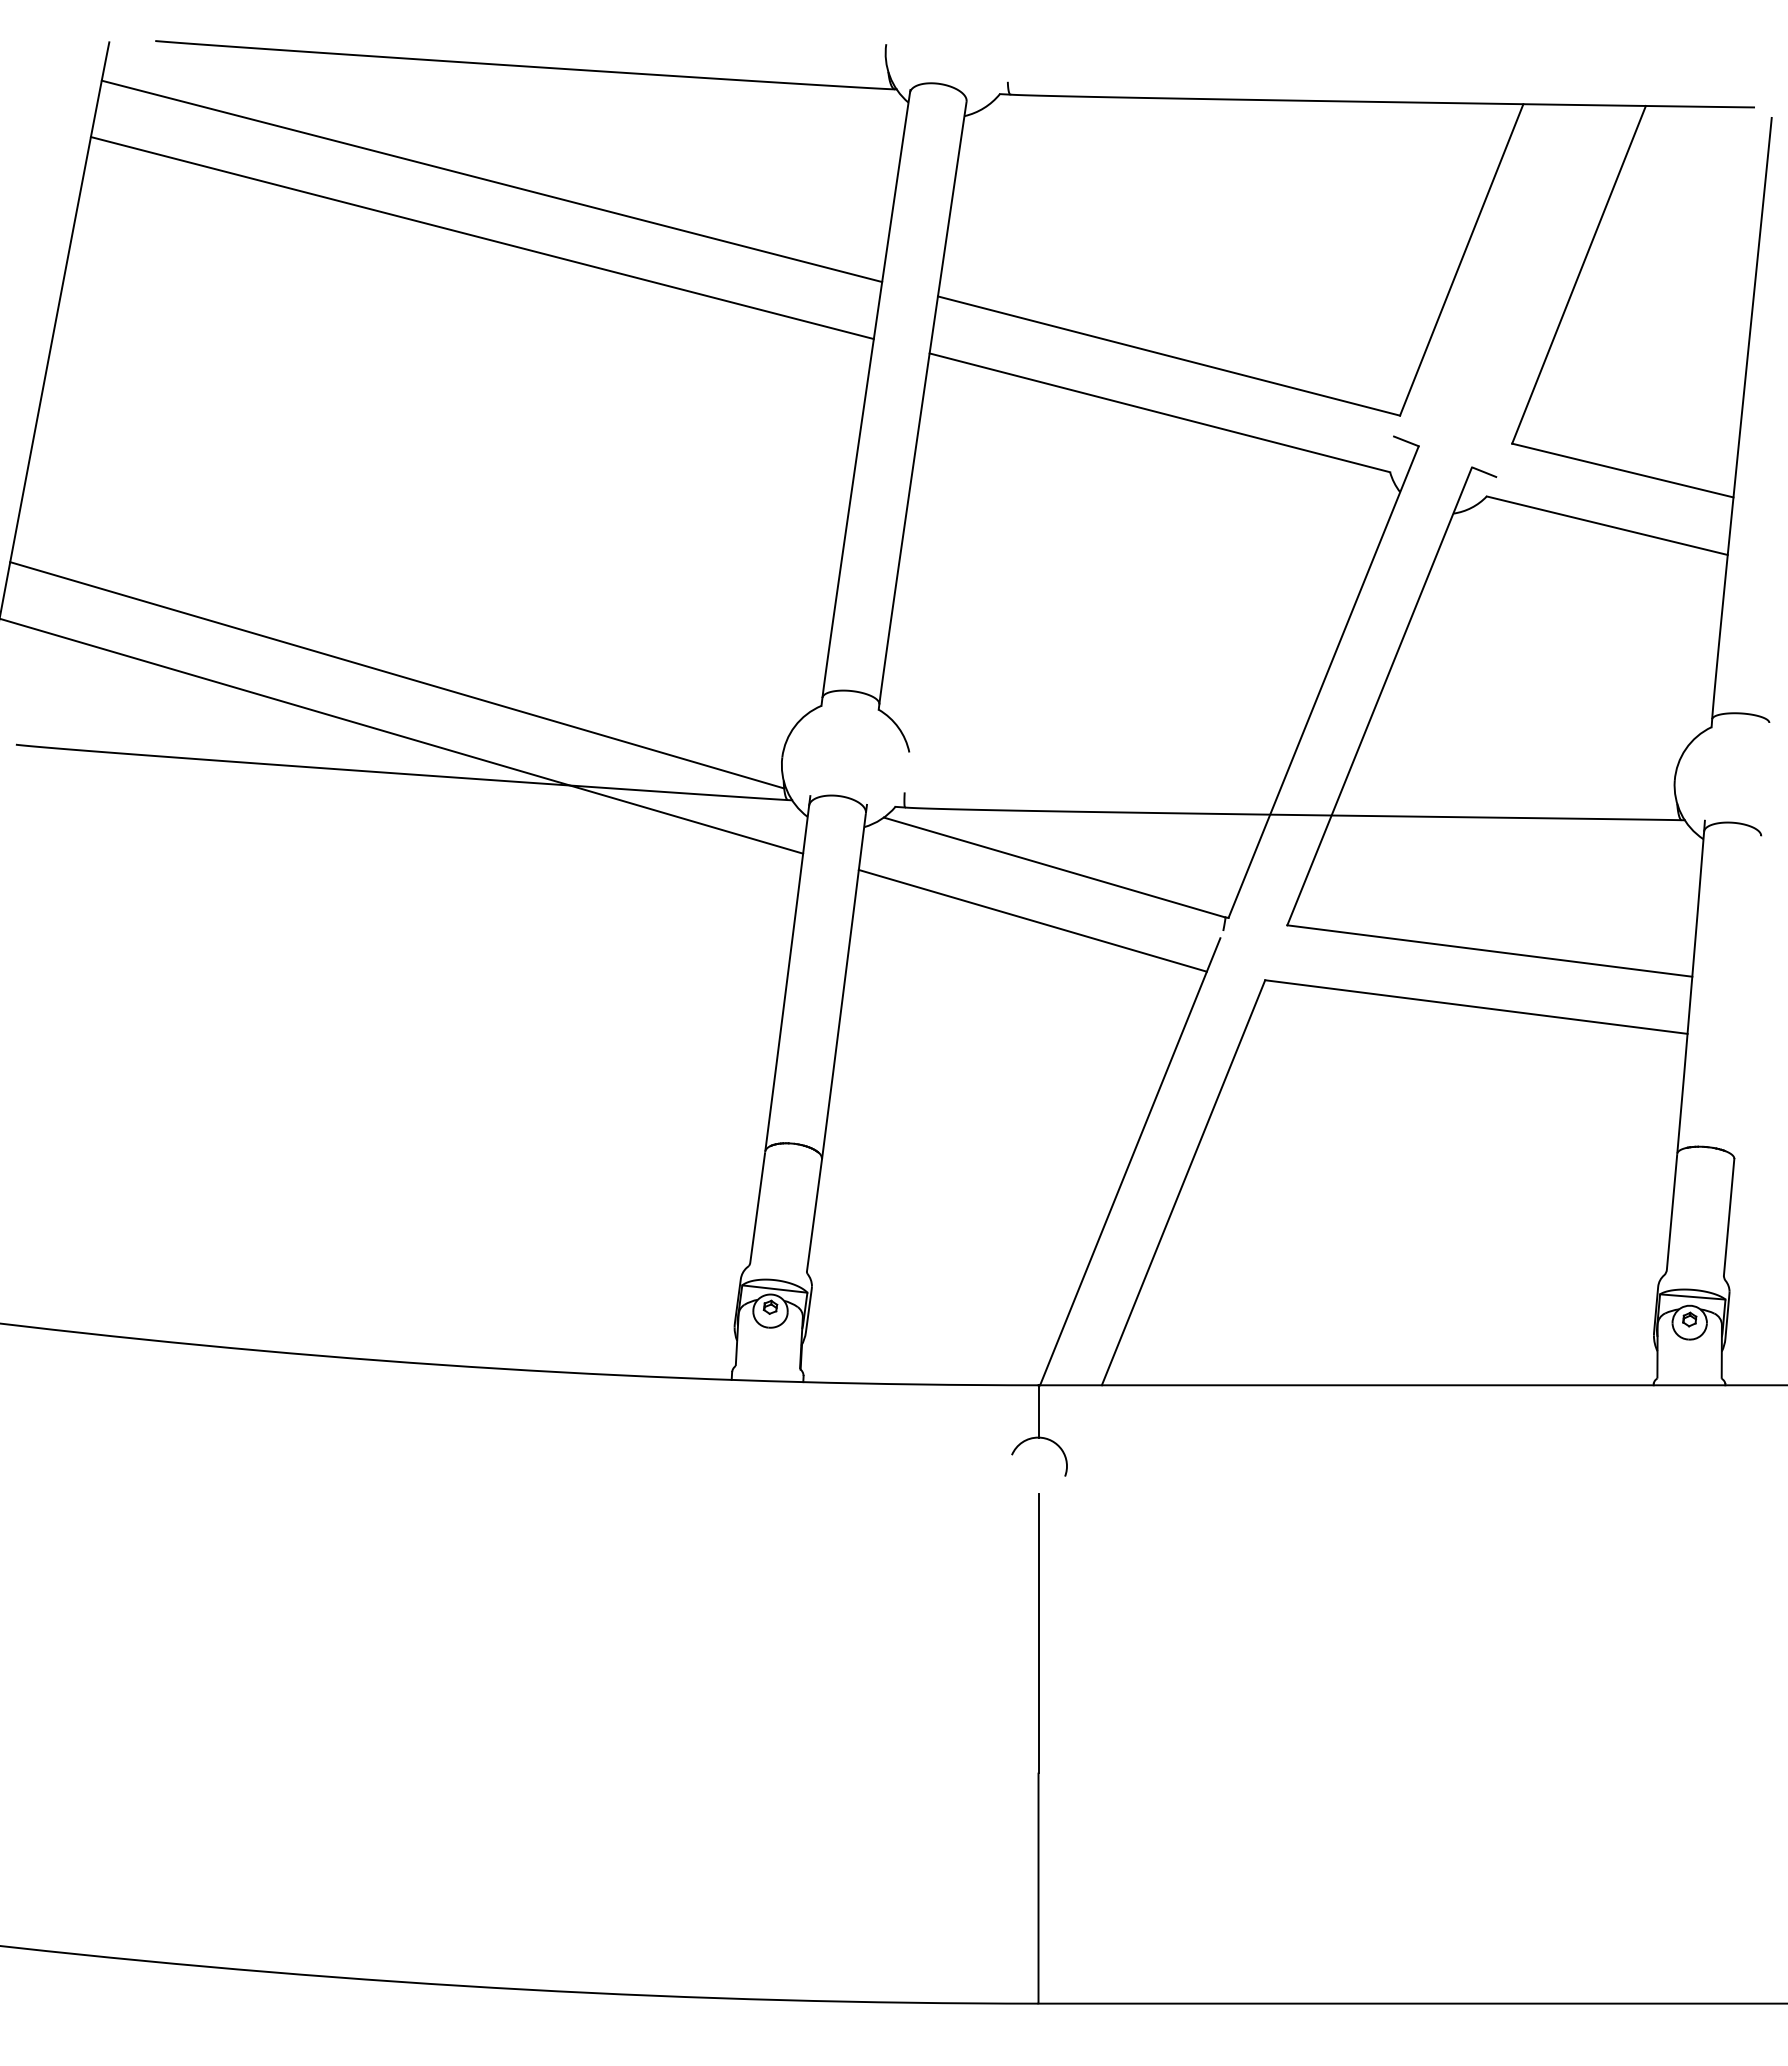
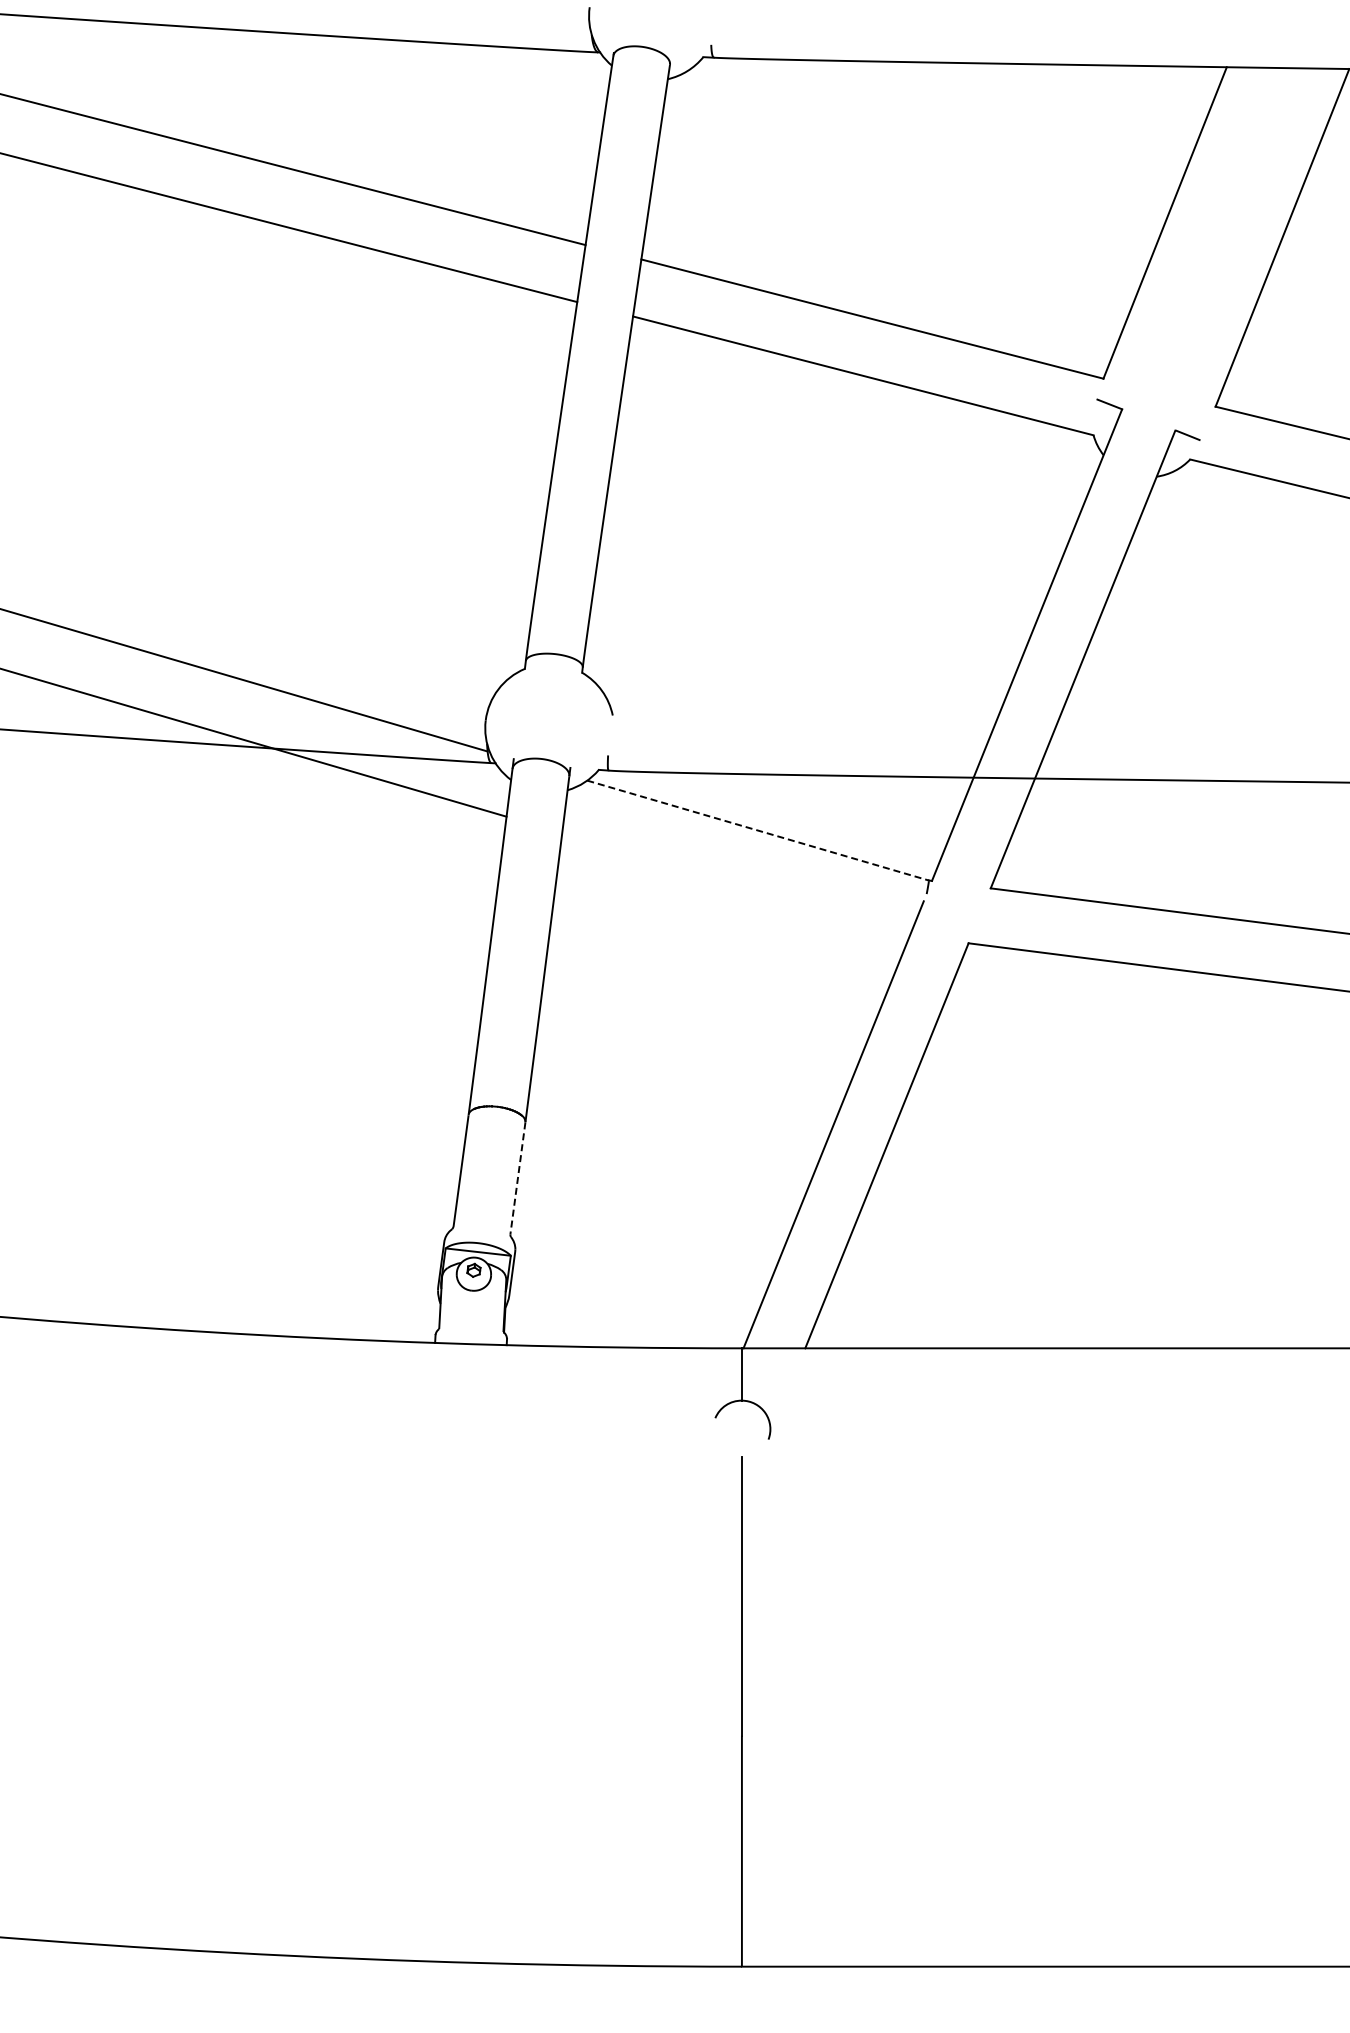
line: (1054, 867) -> (757, 830), solid -> dashed
line: (1032, 920) -> (735, 883), removed
line: (814, 1215) -> (517, 1178), solid -> dashed

